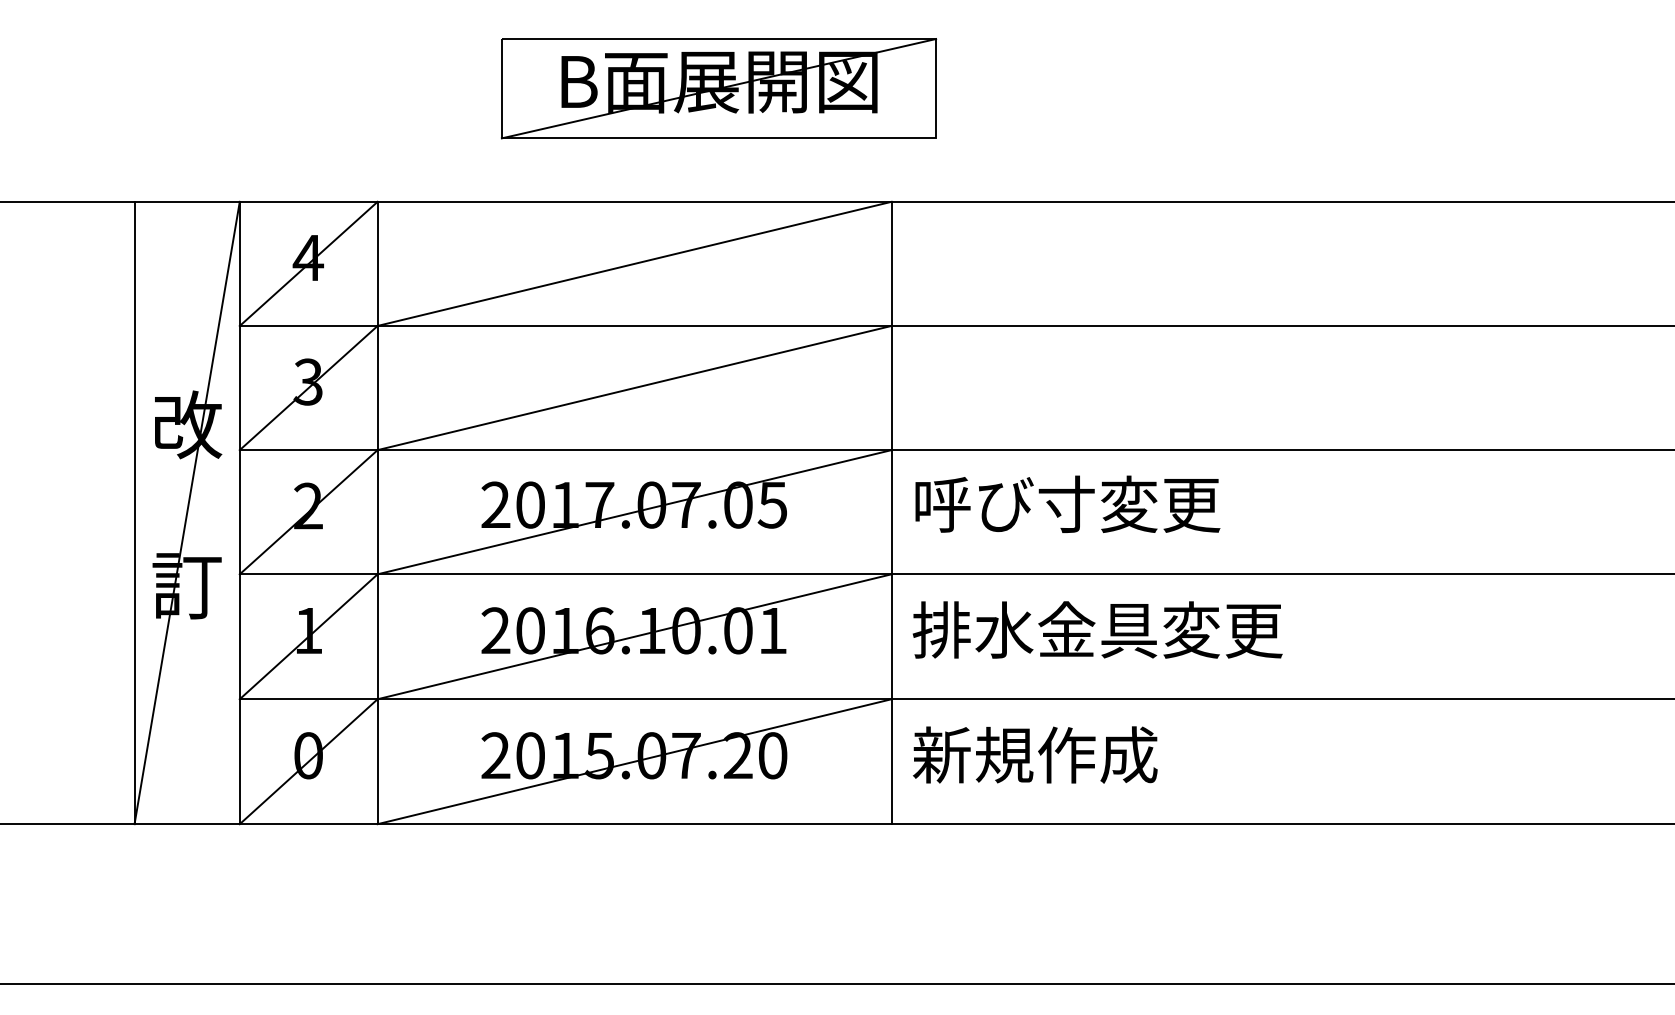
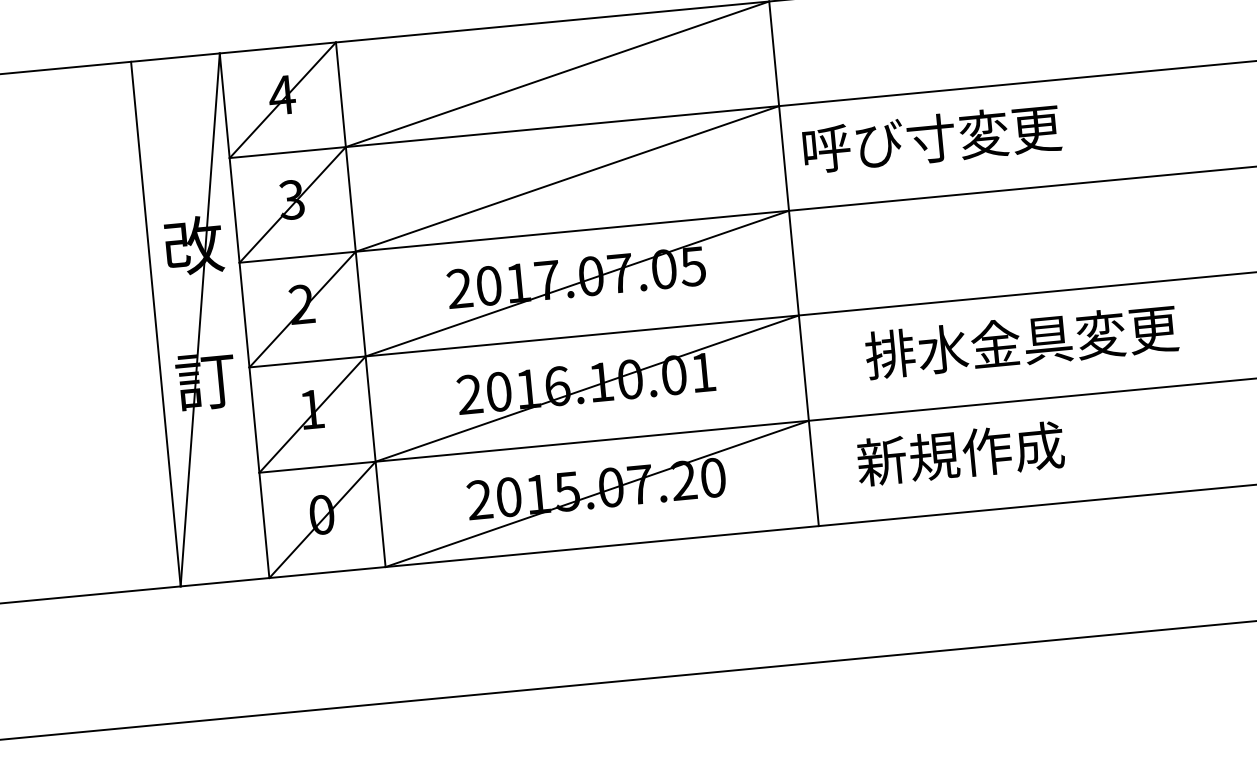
text: (1067, 503) -> (931, 138), moved
text: (1097, 629) -> (1021, 341), moved
text: (1035, 754) -> (960, 453), moved

